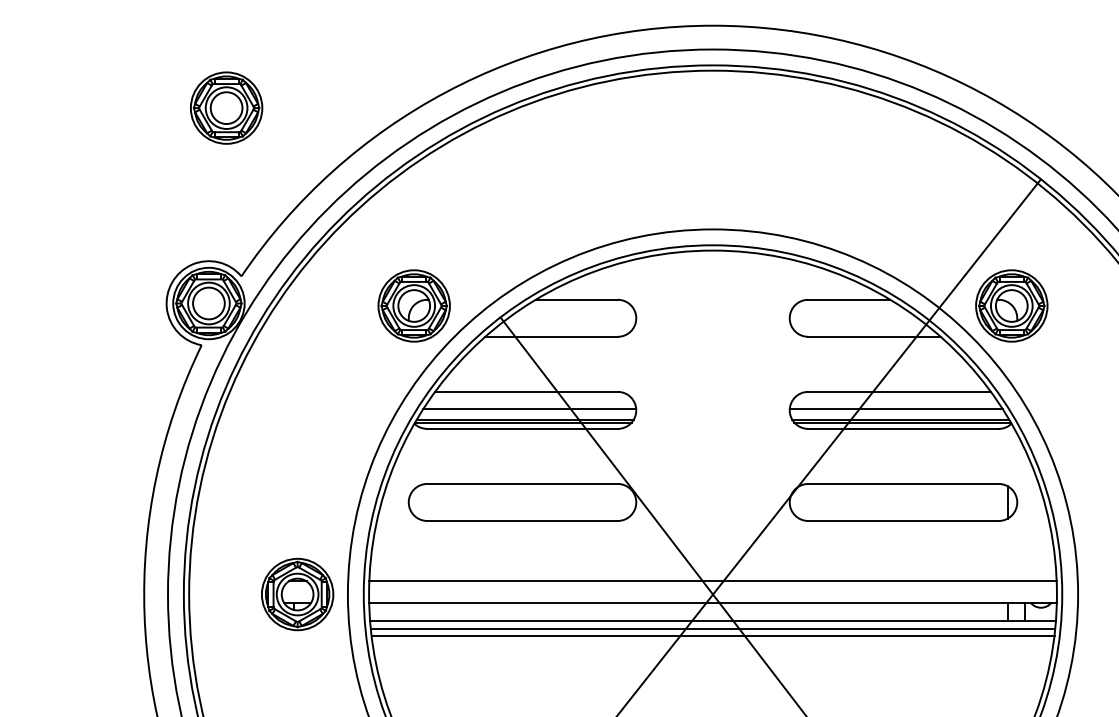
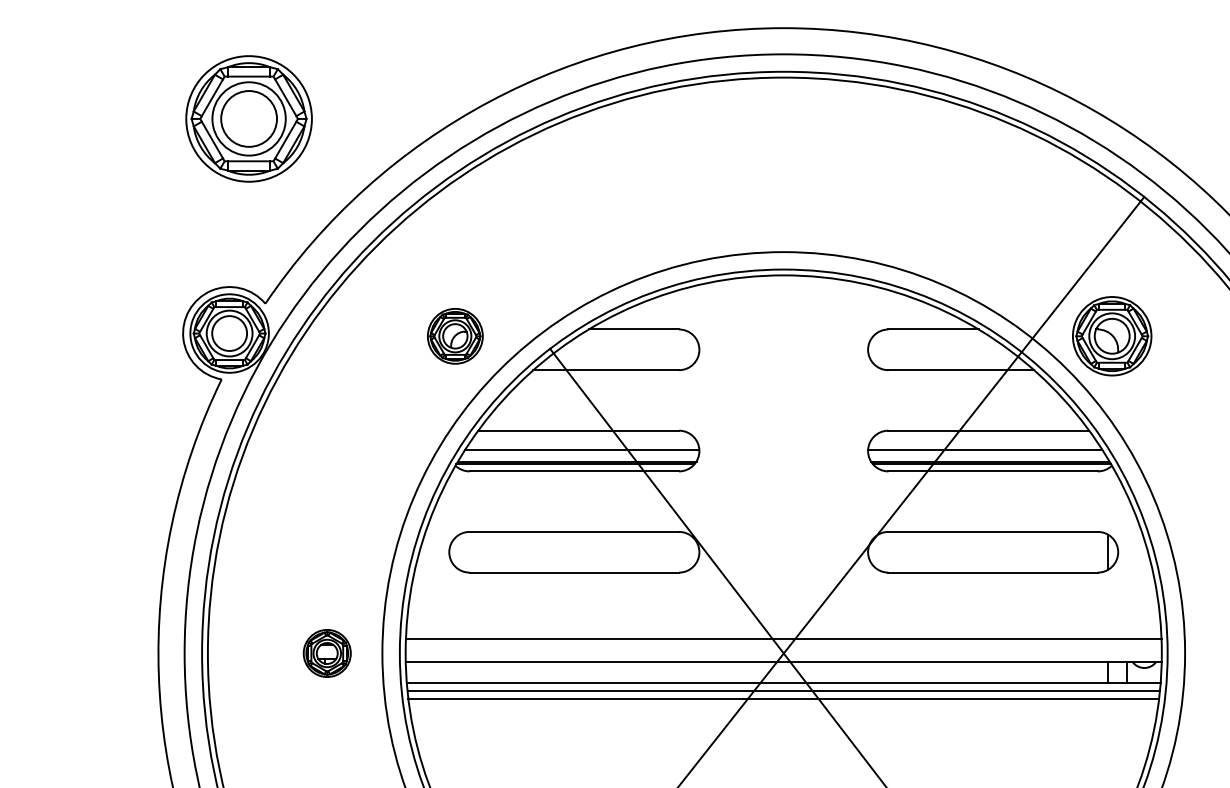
part: (226, 107) -> (248, 118), size x1.6
part: (414, 306) -> (455, 336), size x0.7
part: (297, 594) -> (327, 653), size x0.6

